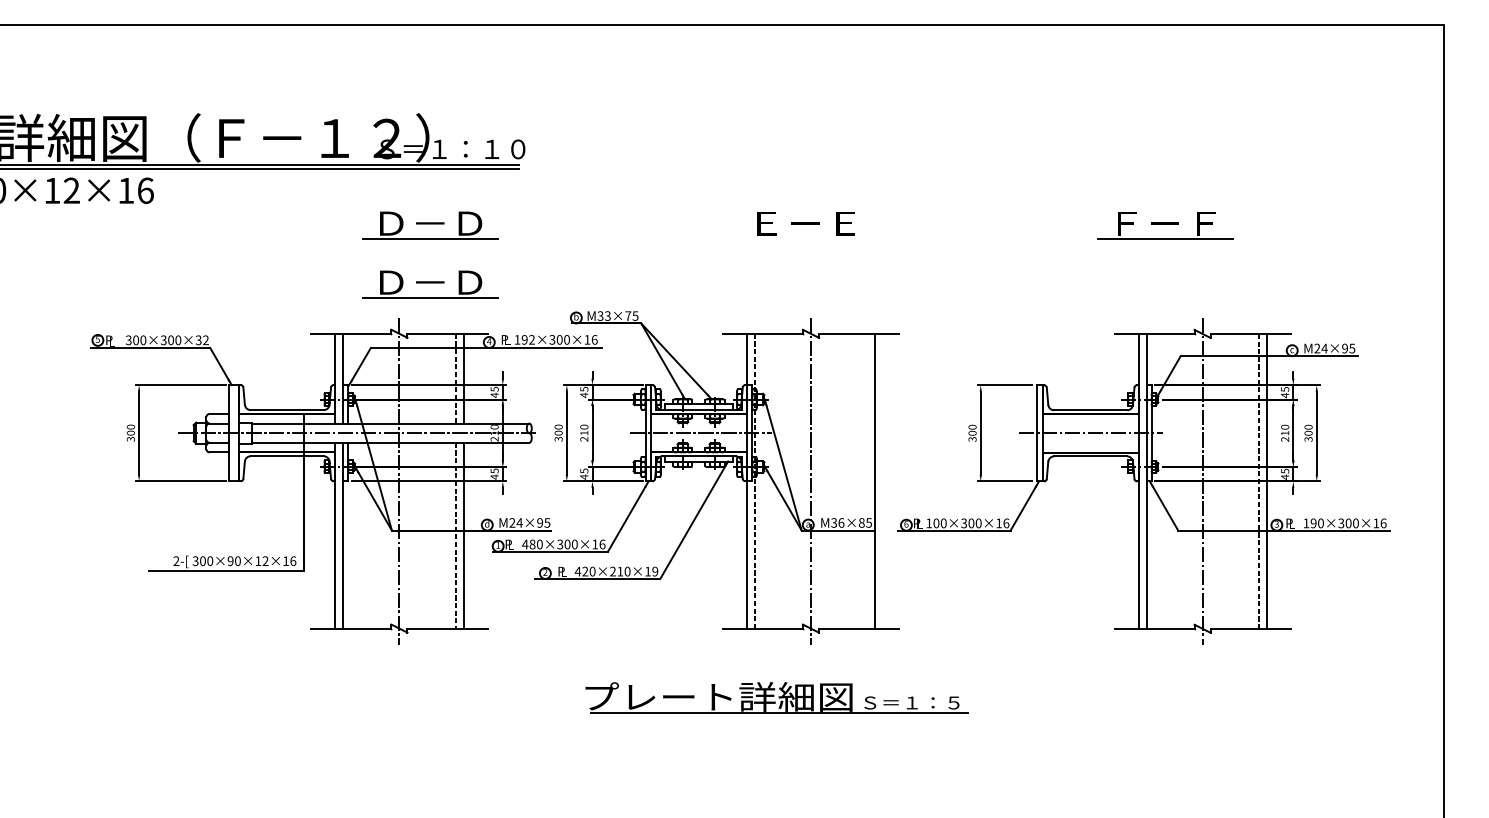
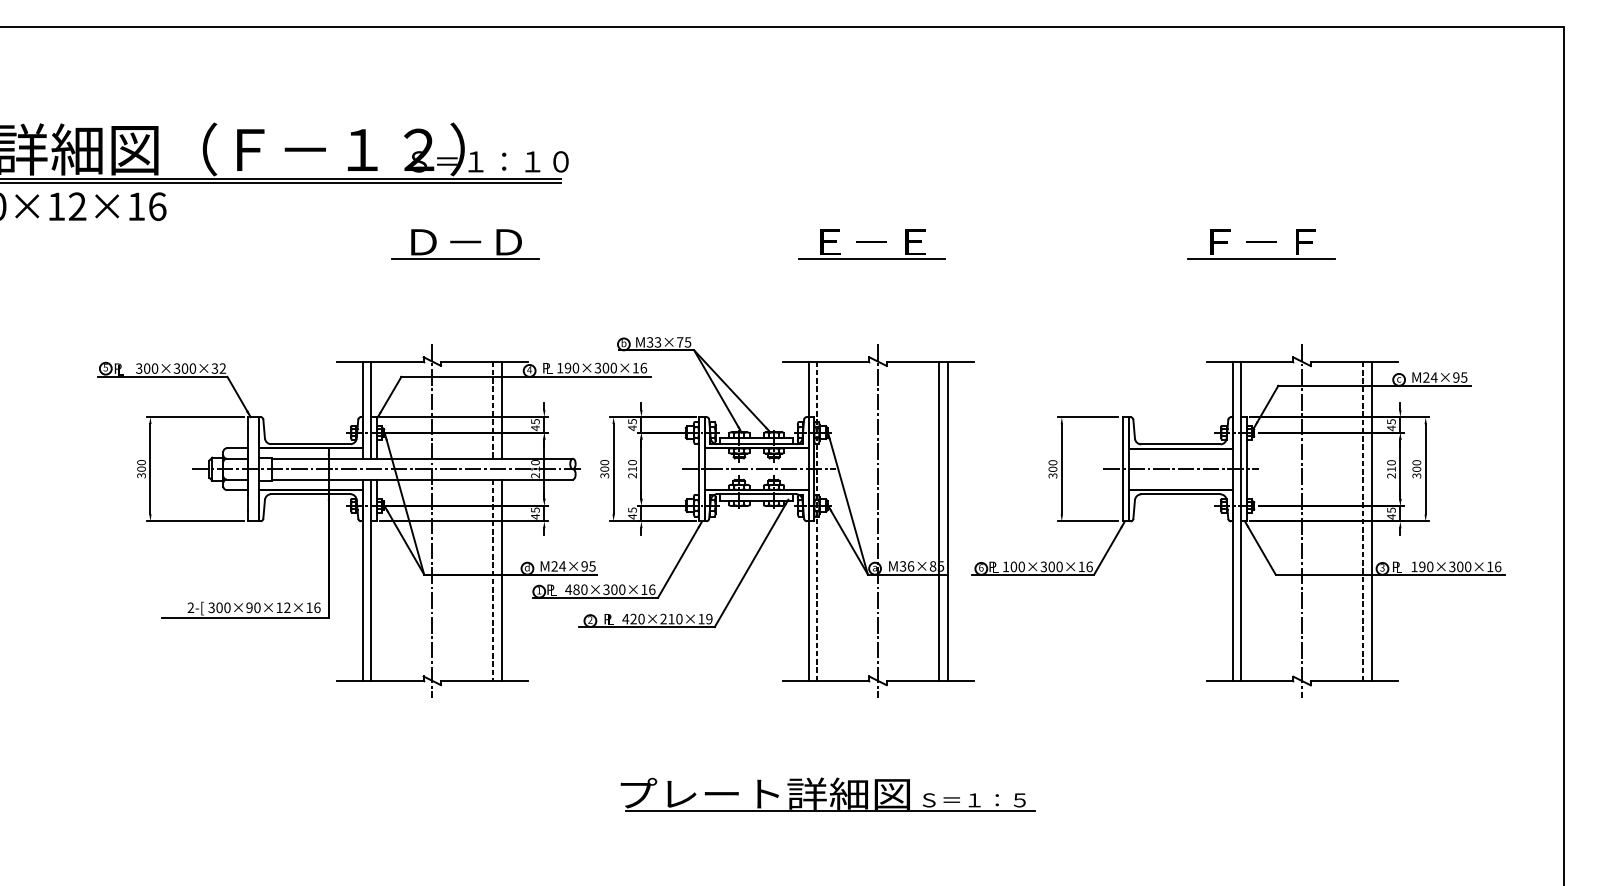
line: (805, 238) -> (872, 258), added
part: (430, 284) -> (465, 308), removed
text: (531, 339) -> (575, 367), 192×300×16 -> 190×300×16
line: (867, 480) -> (939, 520), added
part: (776, 697) -> (827, 794), moved

